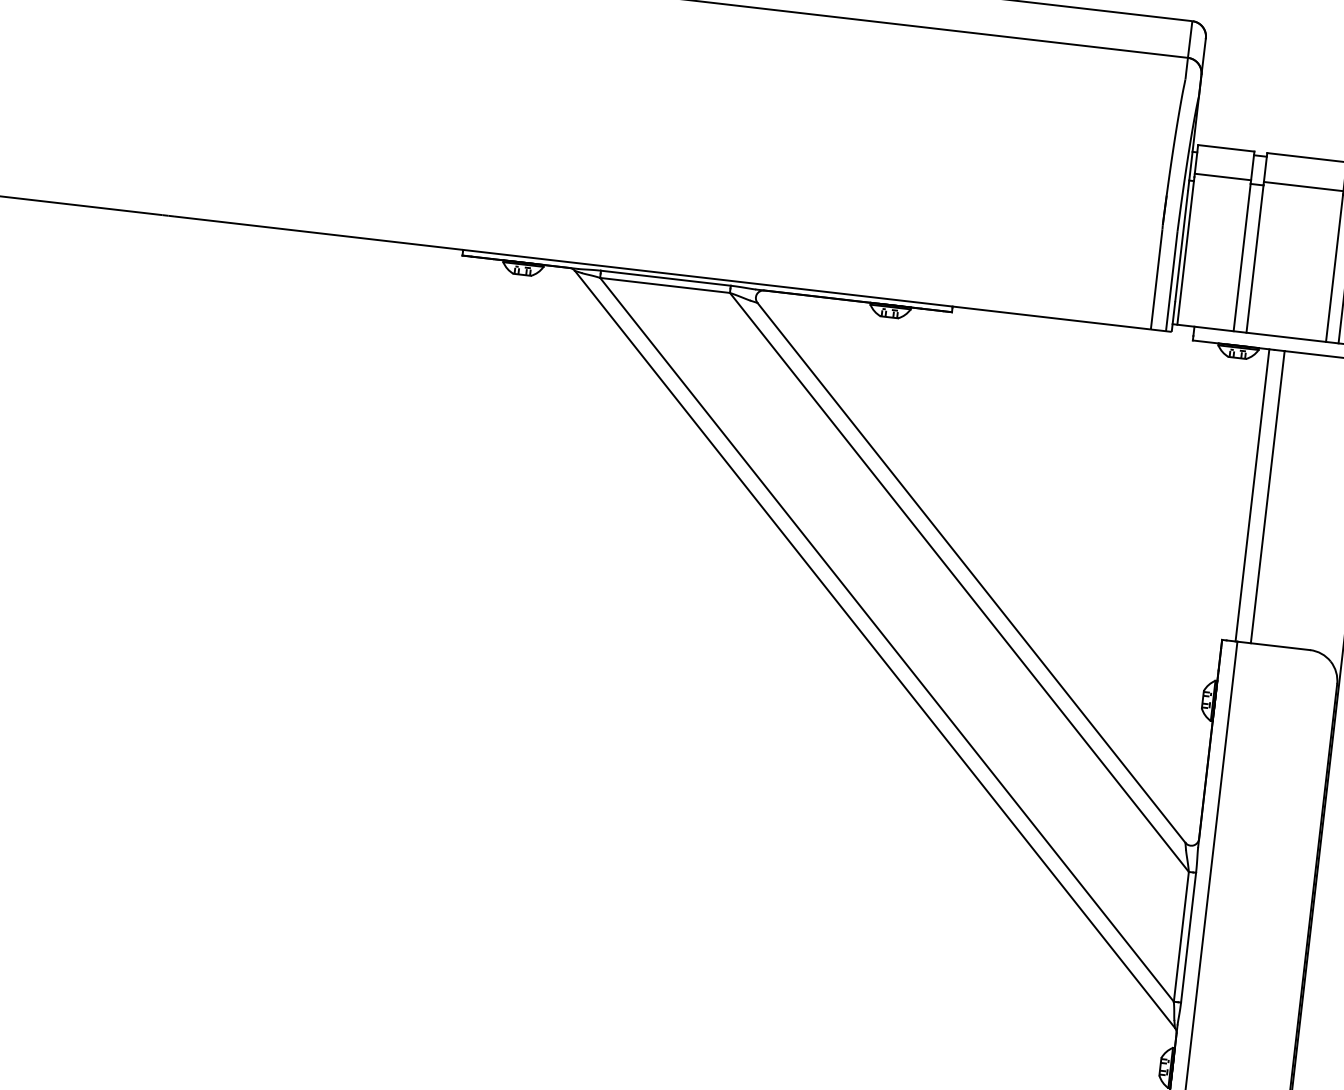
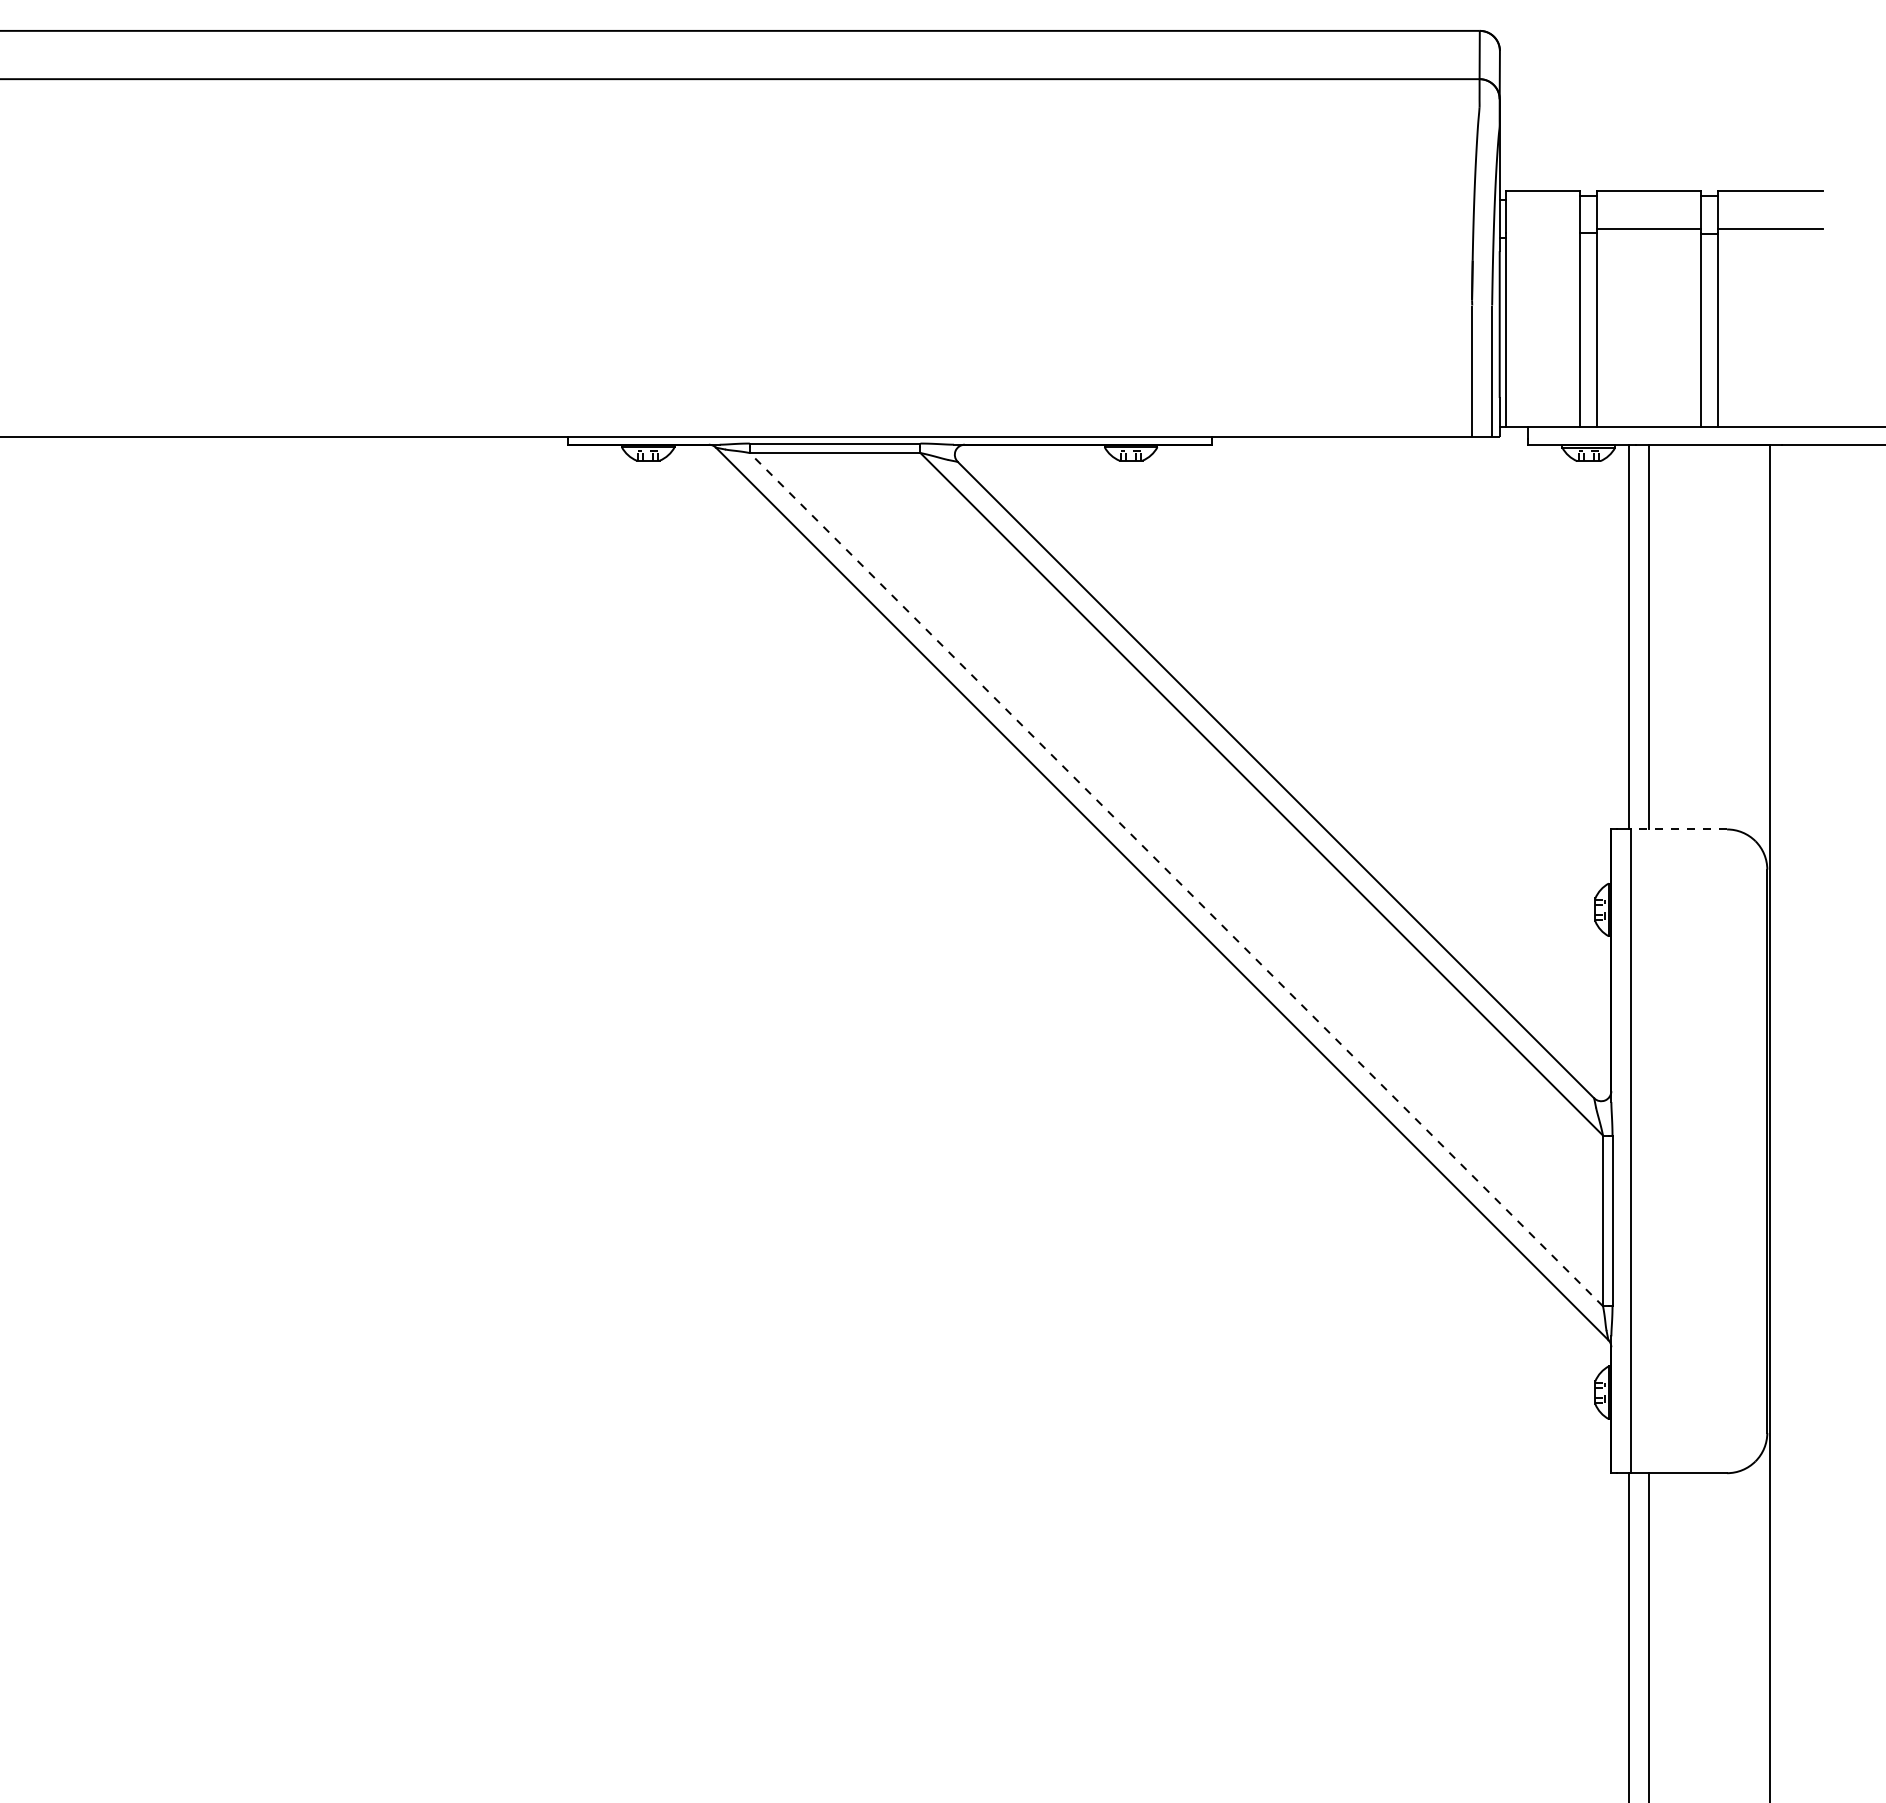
line: (1222, 176) -> (1542, 228), removed
line: (887, 639) -> (1176, 879), solid -> dashed
line: (1273, 645) -> (1679, 829), solid -> dashed

